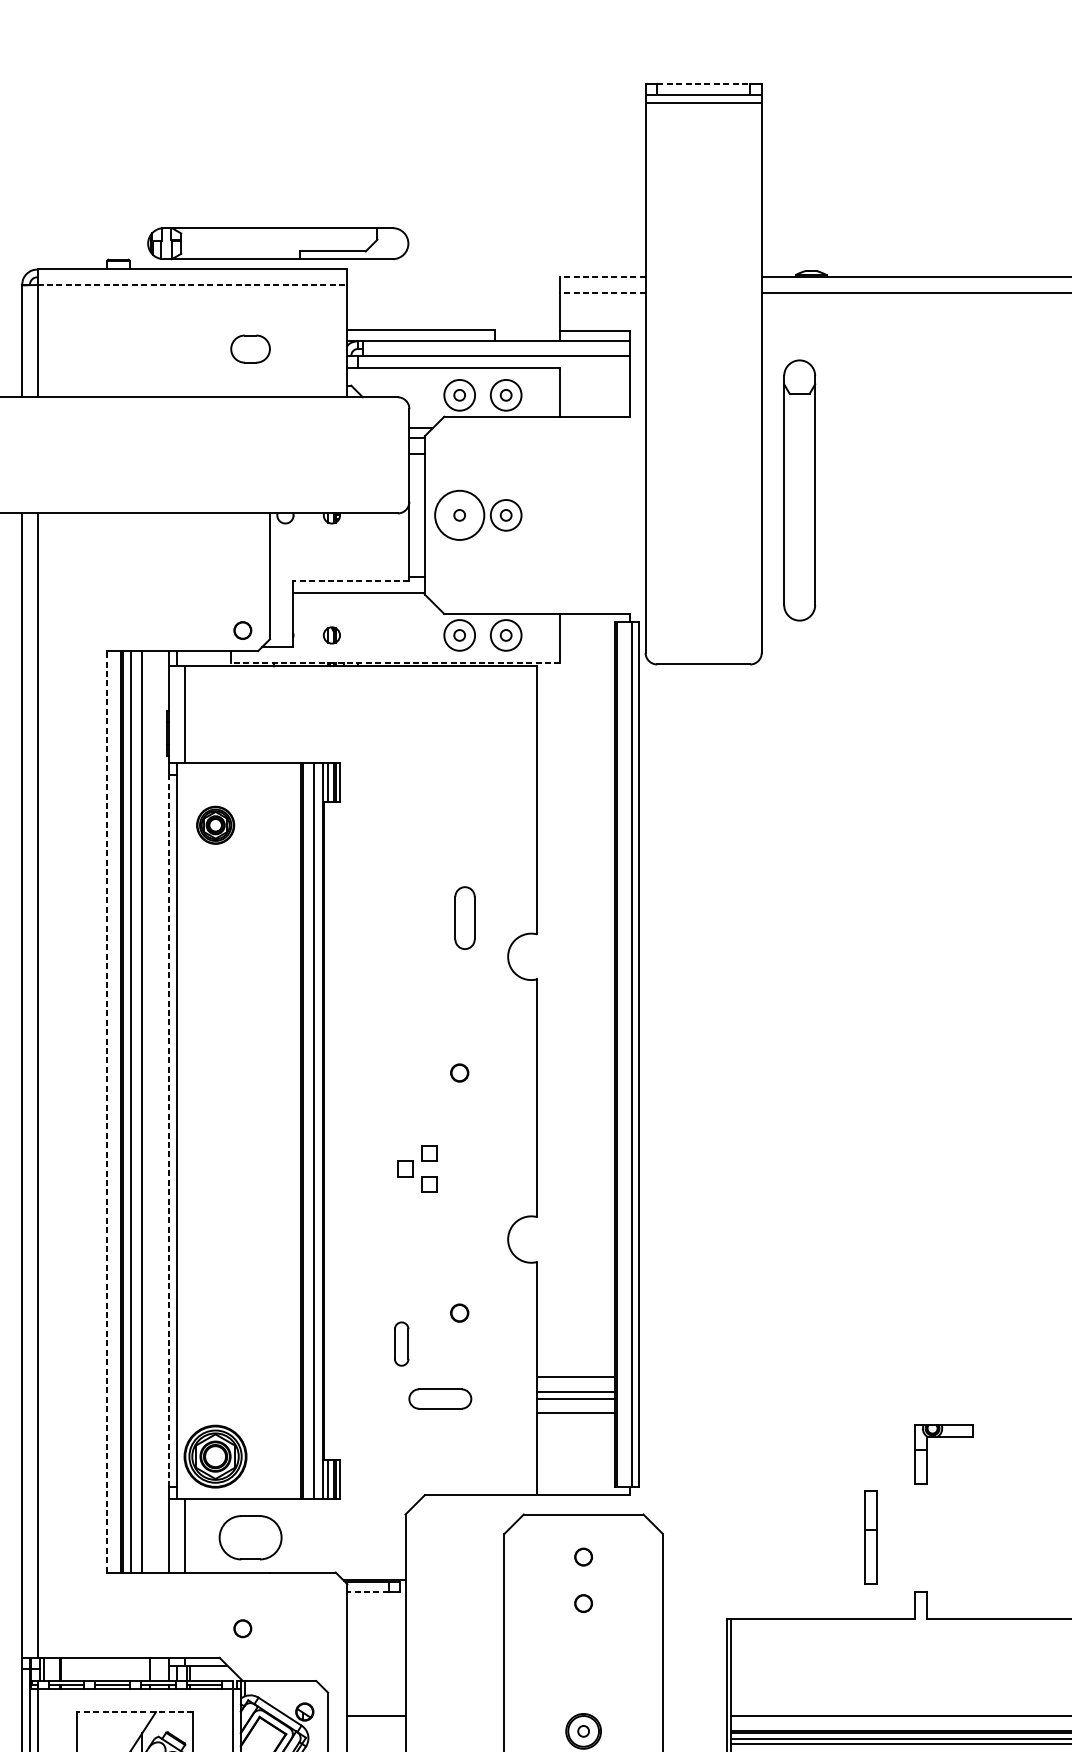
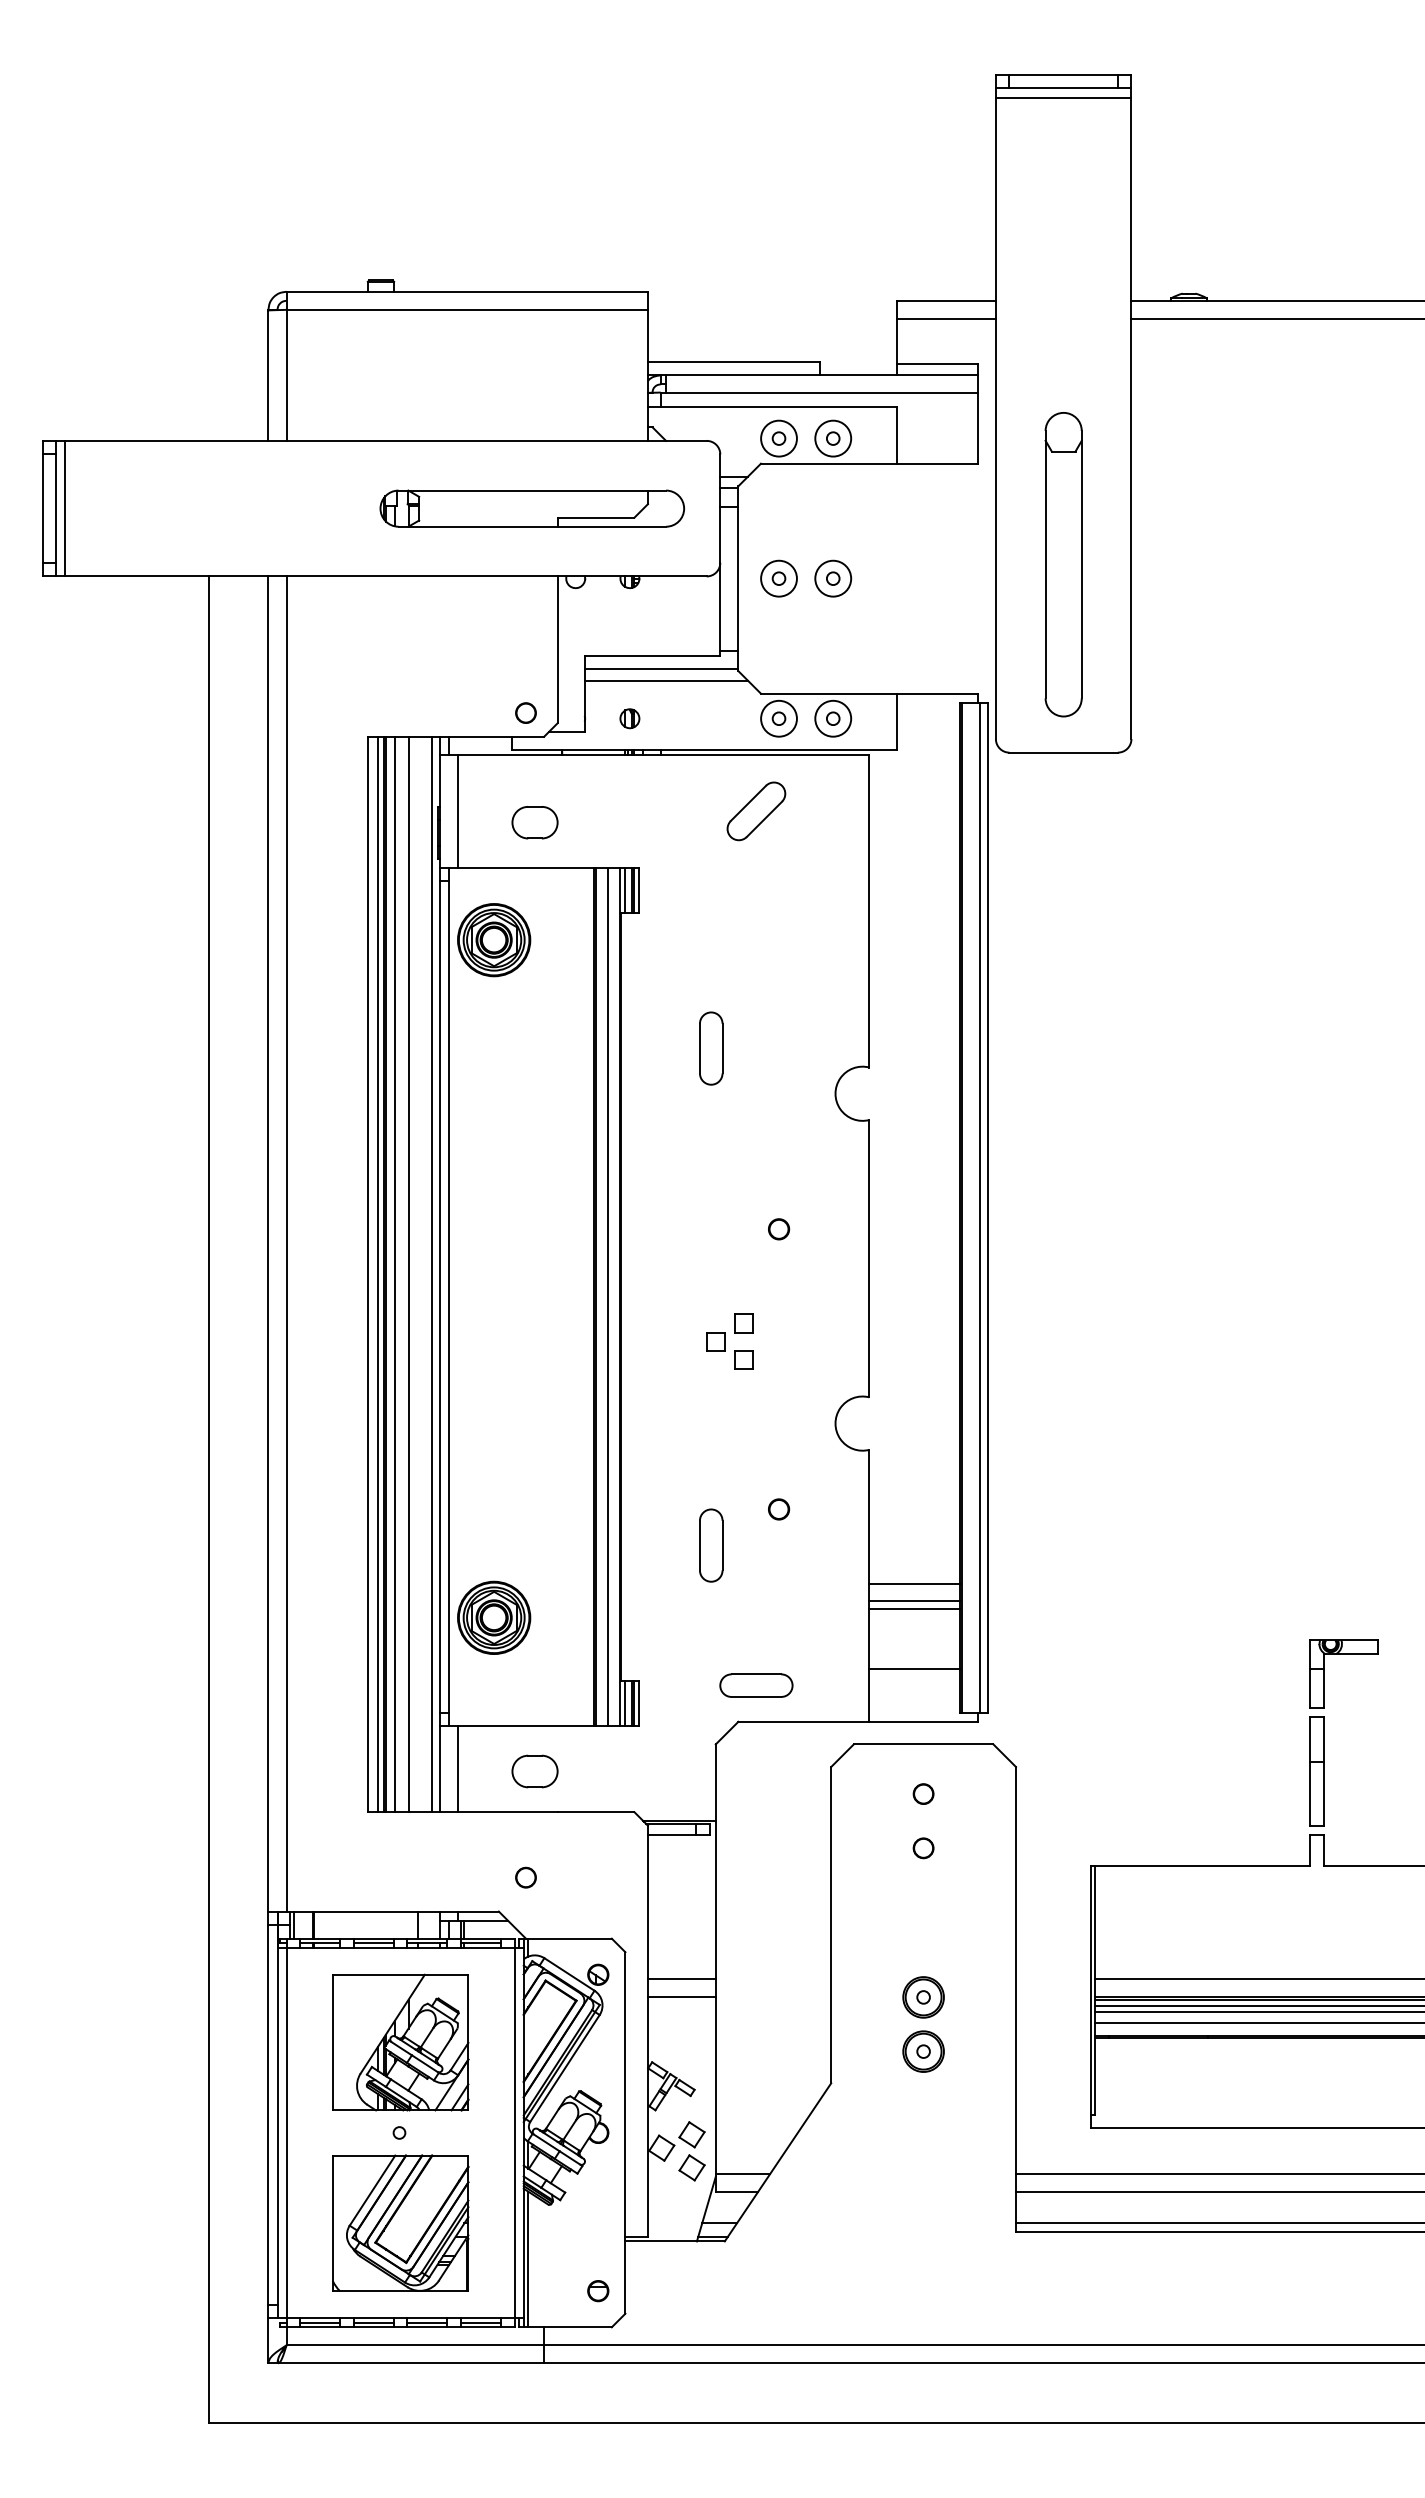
line: (704, 83) -> (1064, 74), dashed -> solid
part: (277, 243) -> (531, 508), moved
line: (603, 276) -> (946, 300), dashed -> solid
line: (192, 284) -> (467, 309), dashed -> solid
line: (603, 292) -> (946, 318), dashed -> solid
part: (250, 348) -> (534, 822), moved
part: (799, 490) -> (1063, 564), moved
circle: (459, 515) -> (778, 578), size x0.62
line: (351, 581) -> (652, 655), dashed -> solid
line: (362, 602) -> (665, 680), added
line: (394, 662) -> (703, 750), dashed -> solid
part: (440, 714) -> (756, 811), added
part: (215, 825) -> (494, 940), size x1.67
part: (465, 918) -> (711, 1048), moved
line: (106, 1111) -> (367, 1274), dashed -> solid
line: (116, 1111) -> (378, 1274), added
line: (162, 1111) -> (432, 1274), added
line: (169, 1131) -> (440, 1297), dashed -> solid
part: (401, 1344) -> (711, 1545), size x1.43
part: (440, 1398) -> (756, 1685), moved
line: (575, 1412) -> (914, 1668), moved
part: (215, 1456) -> (494, 1617), moved
part: (250, 1537) -> (534, 1771), size x0.62
part: (870, 1537) -> (1316, 1771), moved
line: (367, 1591) -> (671, 1834), dashed -> solid
line: (135, 1711) -> (400, 1974), dashed -> solid
line: (376, 1731) -> (681, 1997), added

